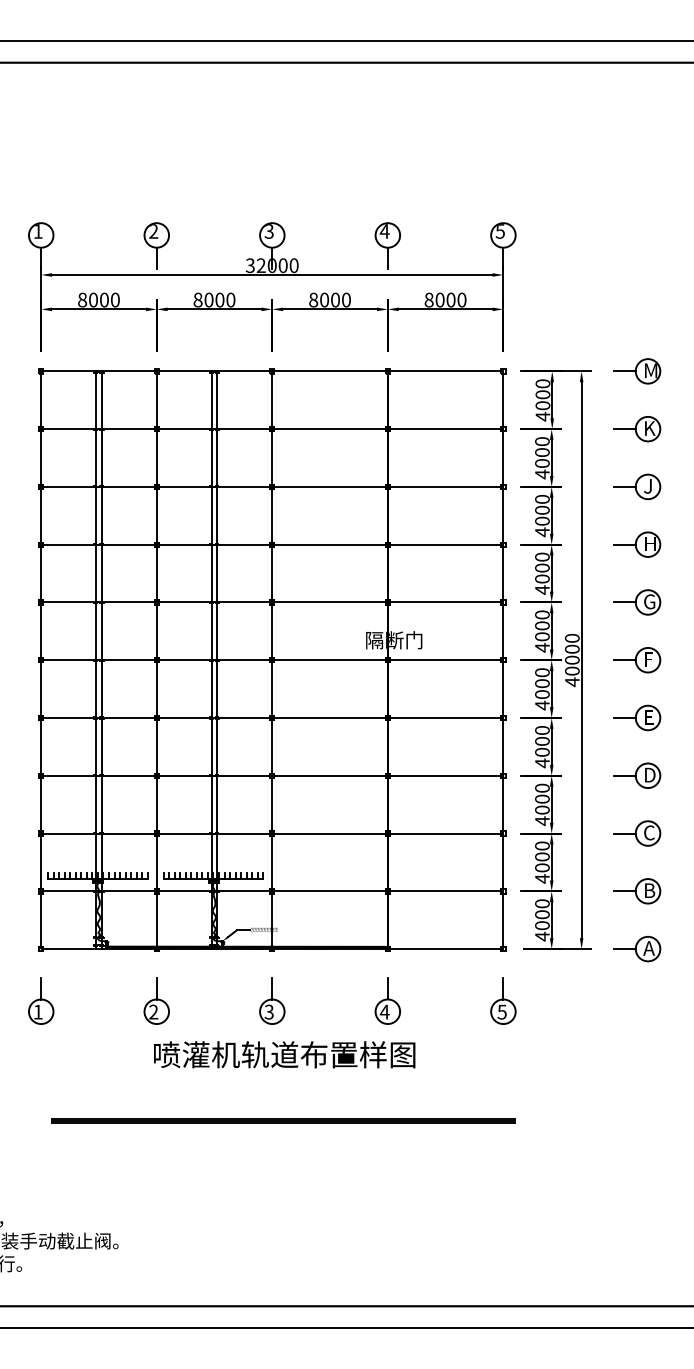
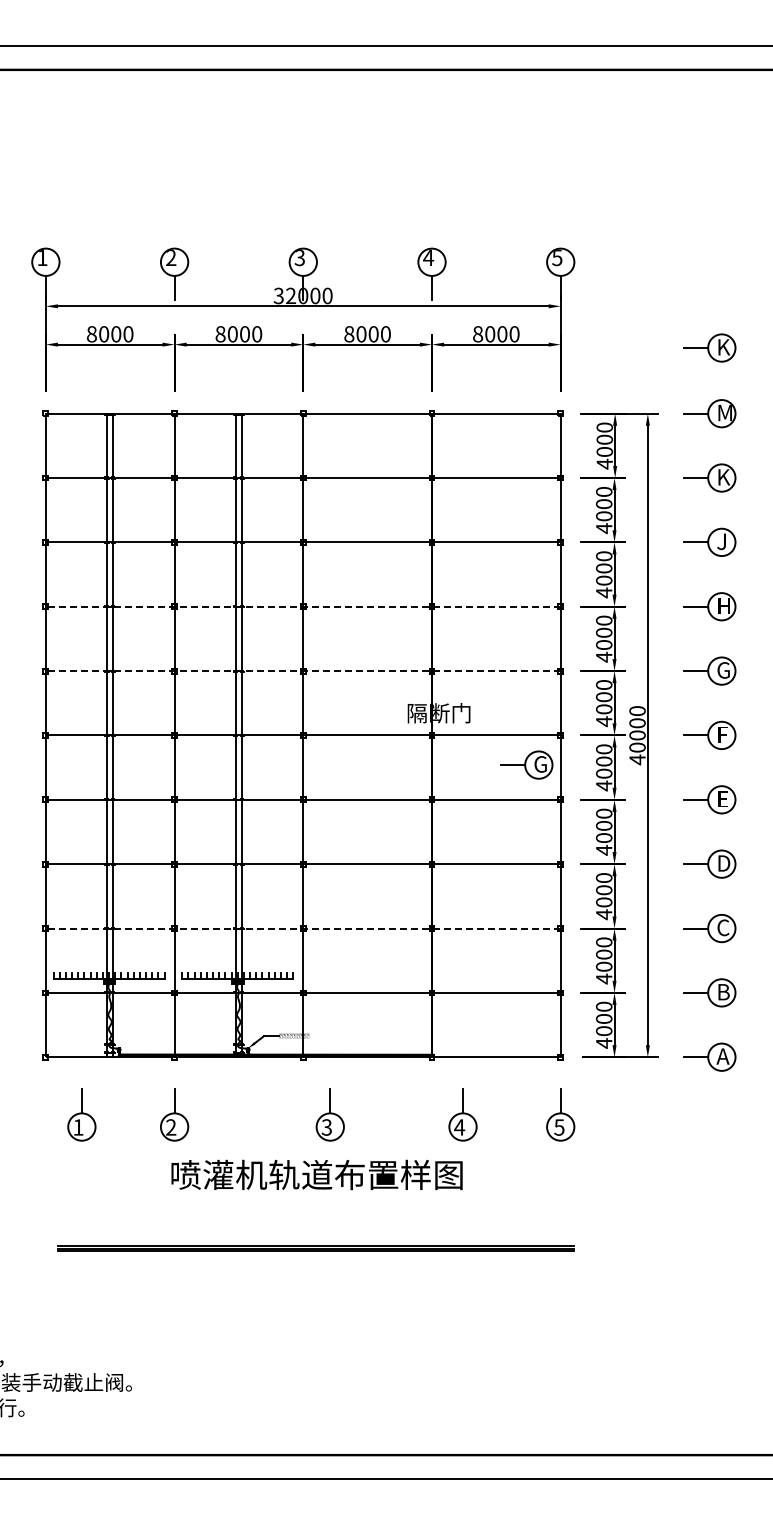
part: (636, 311) -> (709, 347), added
line: (271, 544) -> (302, 606), solid -> dashed
line: (271, 602) -> (302, 671), solid -> dashed
part: (472, 686) -> (526, 764), added
line: (271, 833) -> (302, 928), solid -> dashed
part: (40, 1000) -> (81, 1114), moved
part: (271, 1000) -> (329, 1114), moved
part: (387, 1000) -> (462, 1114), moved

